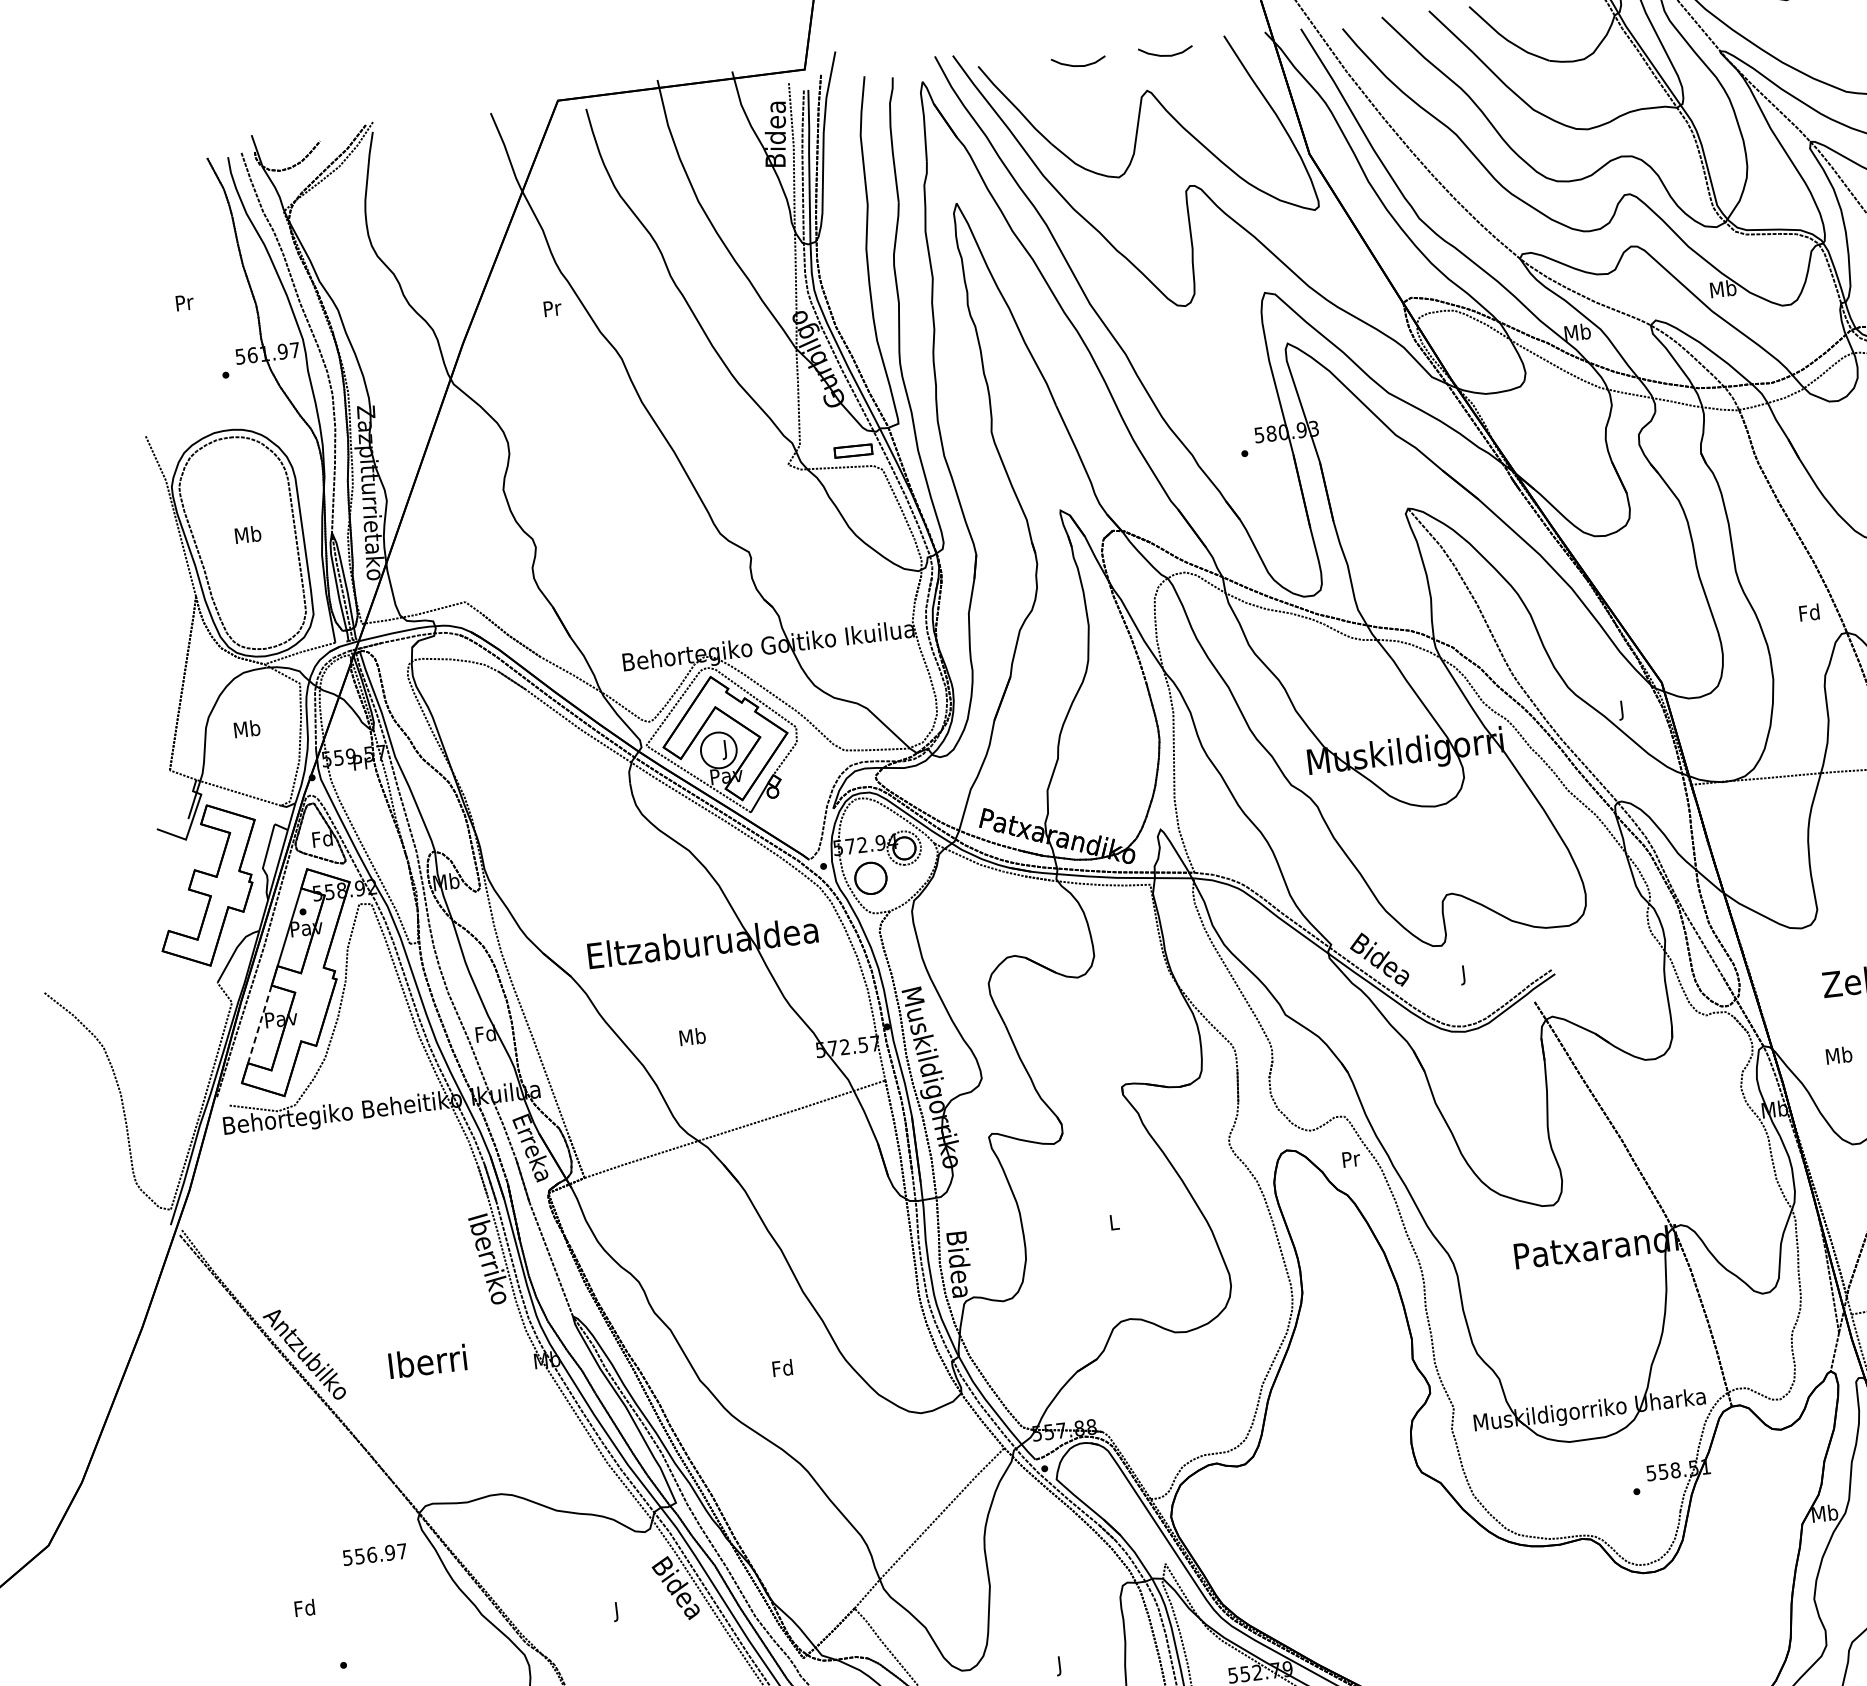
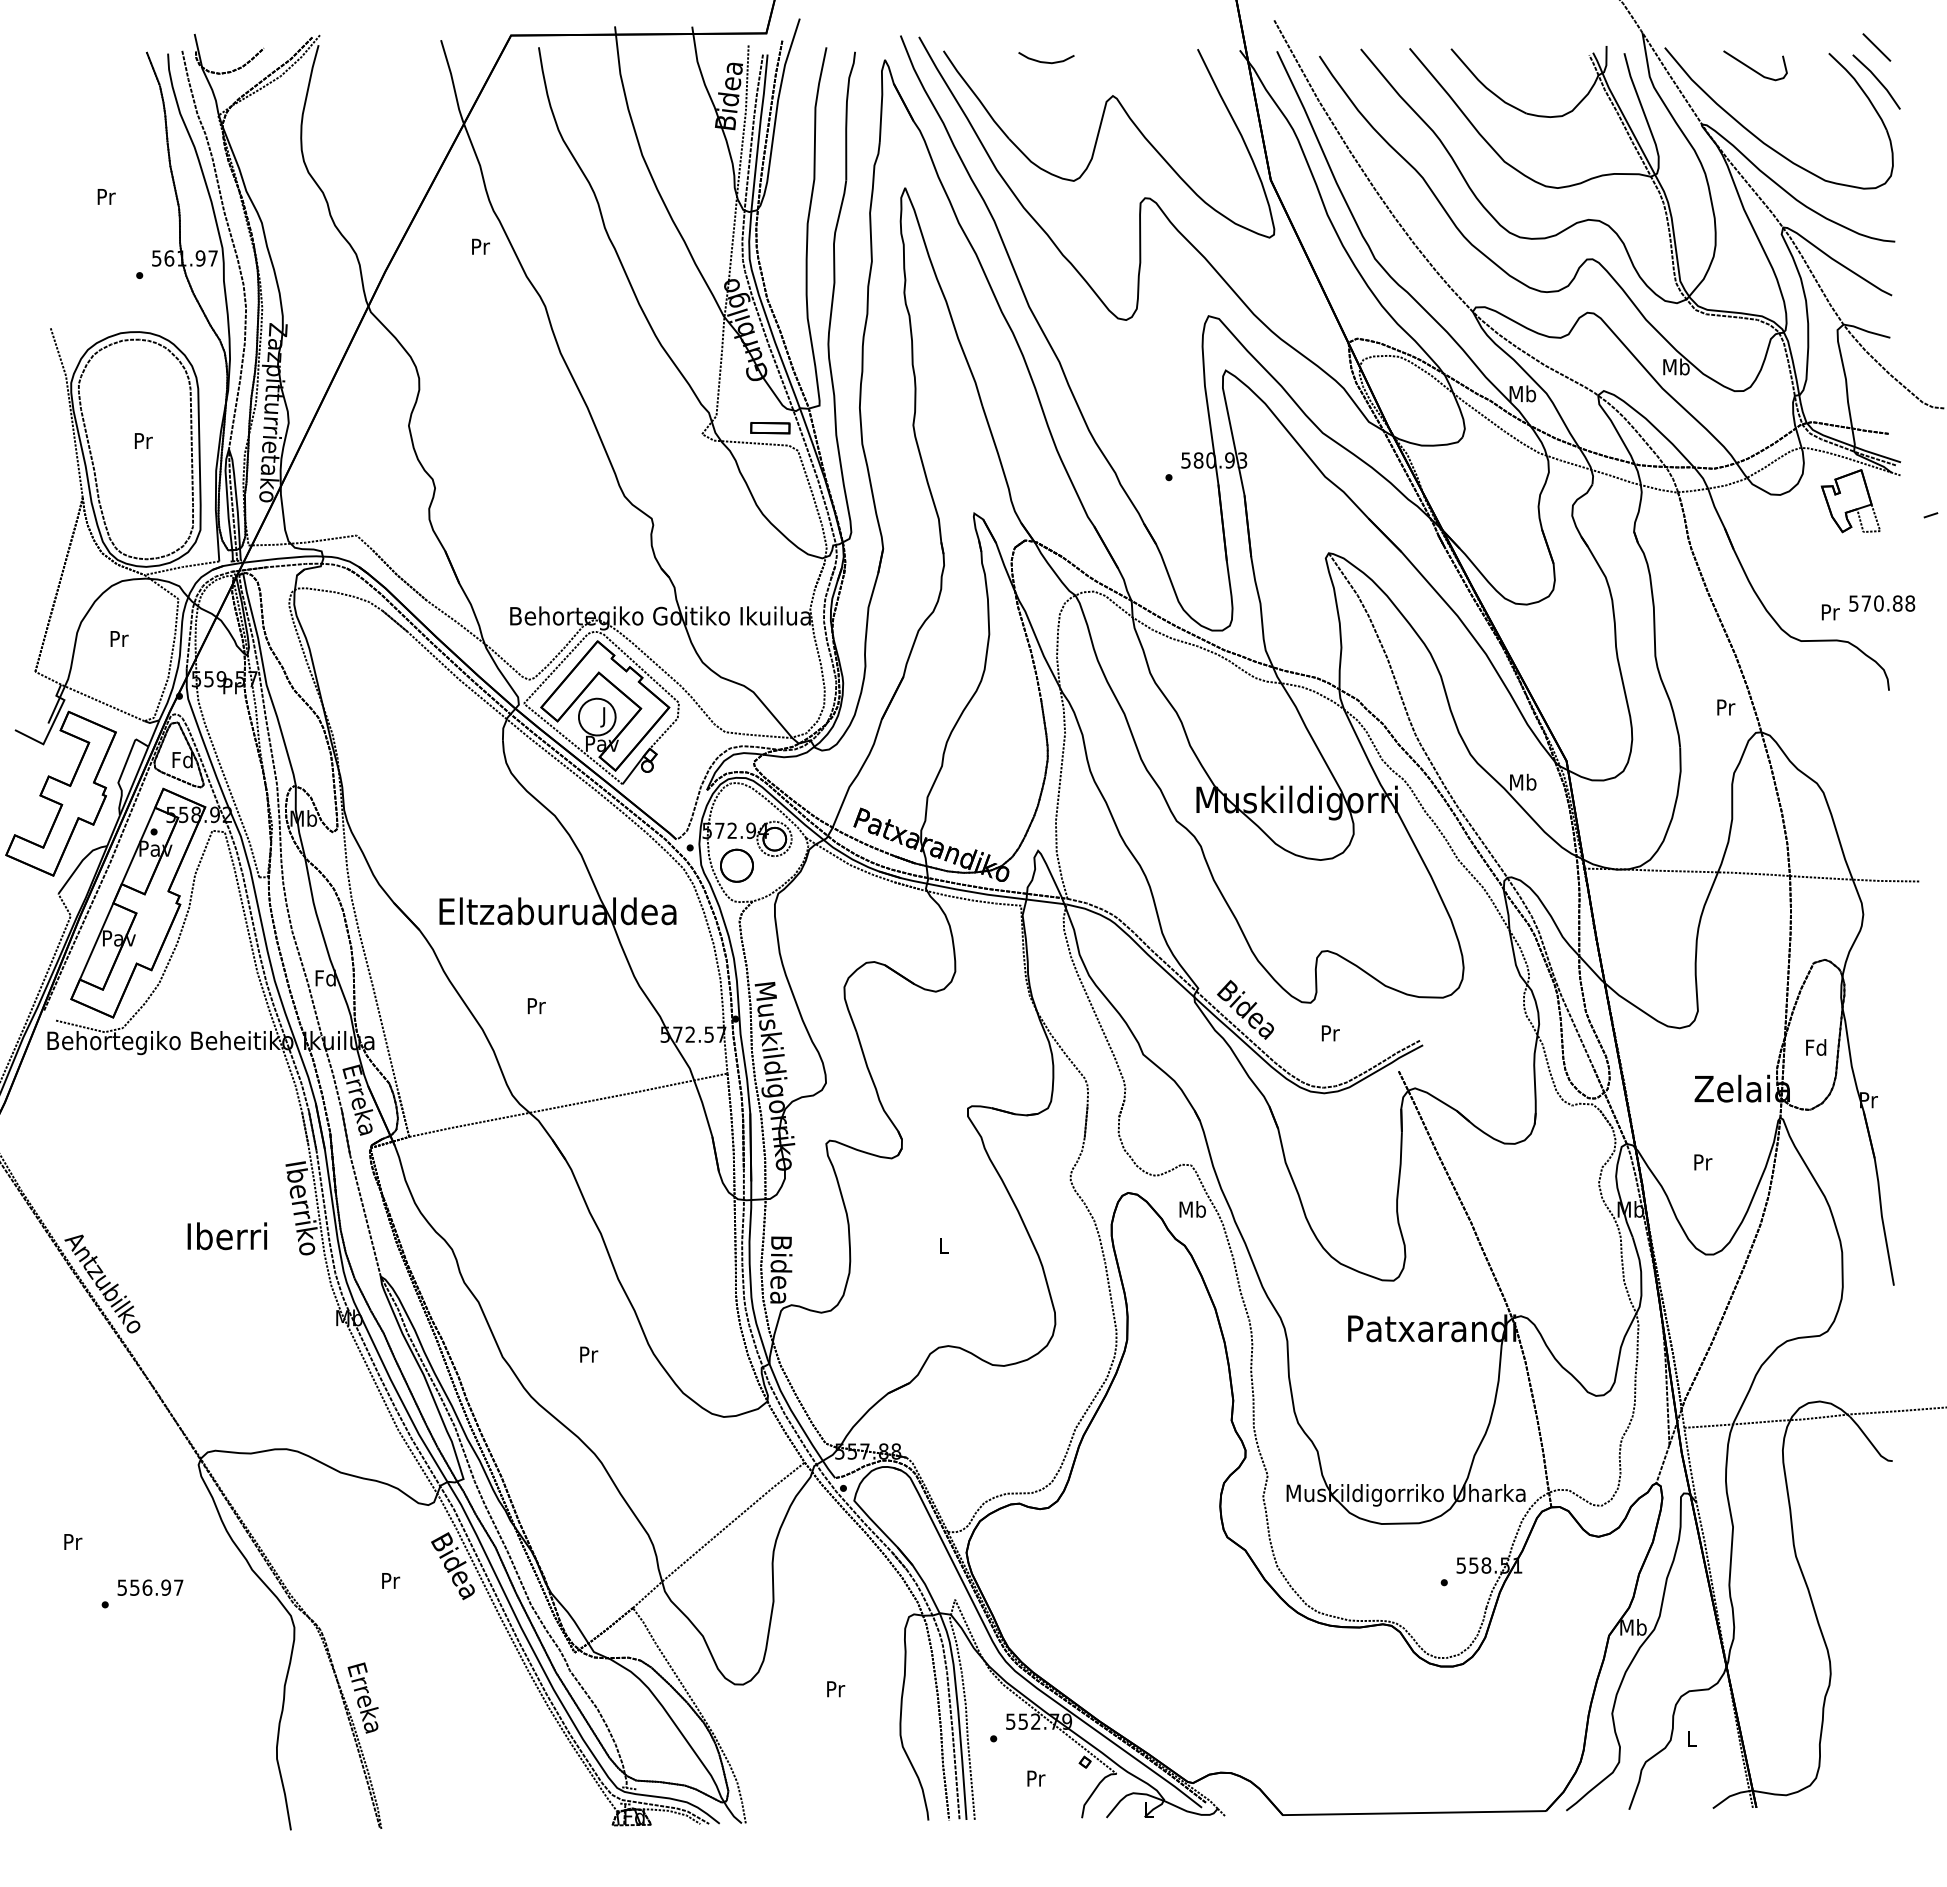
curve: (1166, 54) -> (1136, 61), removed
text: (248, 534) -> (143, 440), Mb -> Pr
text: (1809, 611) -> (1725, 706), Fd -> Pr
text: (1622, 709) -> (1523, 783), J -> Mb
text: (247, 728) -> (119, 638), Mb -> Pr
text: (1464, 975) -> (1330, 1035), J -> Pr
line: (259, 1024) -> (96, 941), dashed -> solid
text: (692, 1036) -> (536, 1005), Mb -> Pr
text: (1838, 1054) -> (1702, 1161), Mb -> Pr
text: (1350, 1159) -> (1192, 1209), Pr -> Mb
text: (426, 1361) -> (226, 1236), moved
text: (782, 1368) -> (588, 1354), Fd -> Pr
text: (374, 1554) -> (150, 1587), moved
text: (304, 1607) -> (72, 1541), Fd -> Pr
text: (618, 1612) -> (391, 1583), J -> Pr
text: (1061, 1666) -> (836, 1691), J -> Pr

